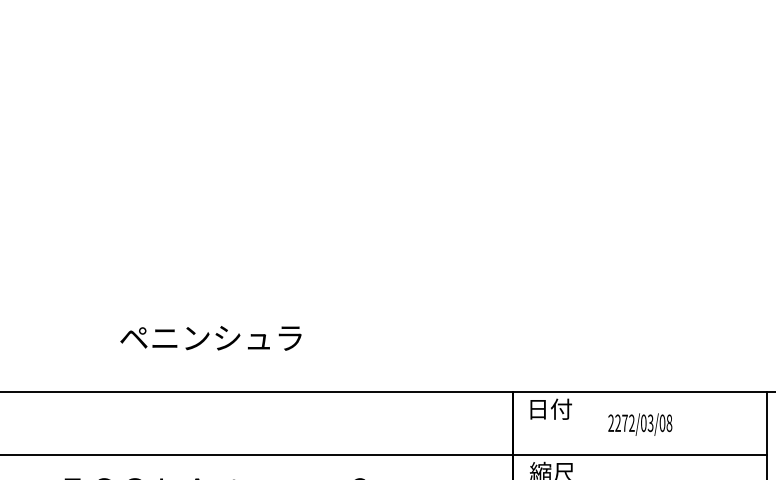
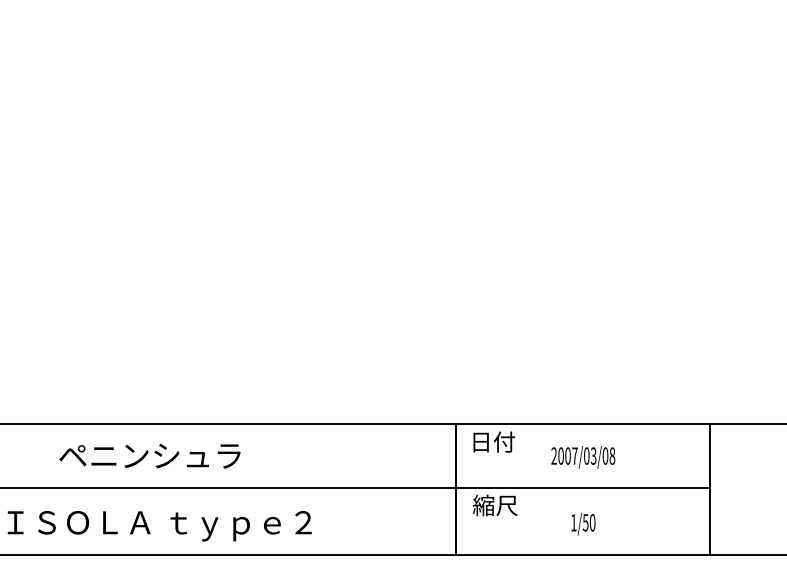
text: (210, 337) -> (149, 455), moved
text: (624, 422) -> (567, 455), 2272/03/08 -> 2007/03/08

